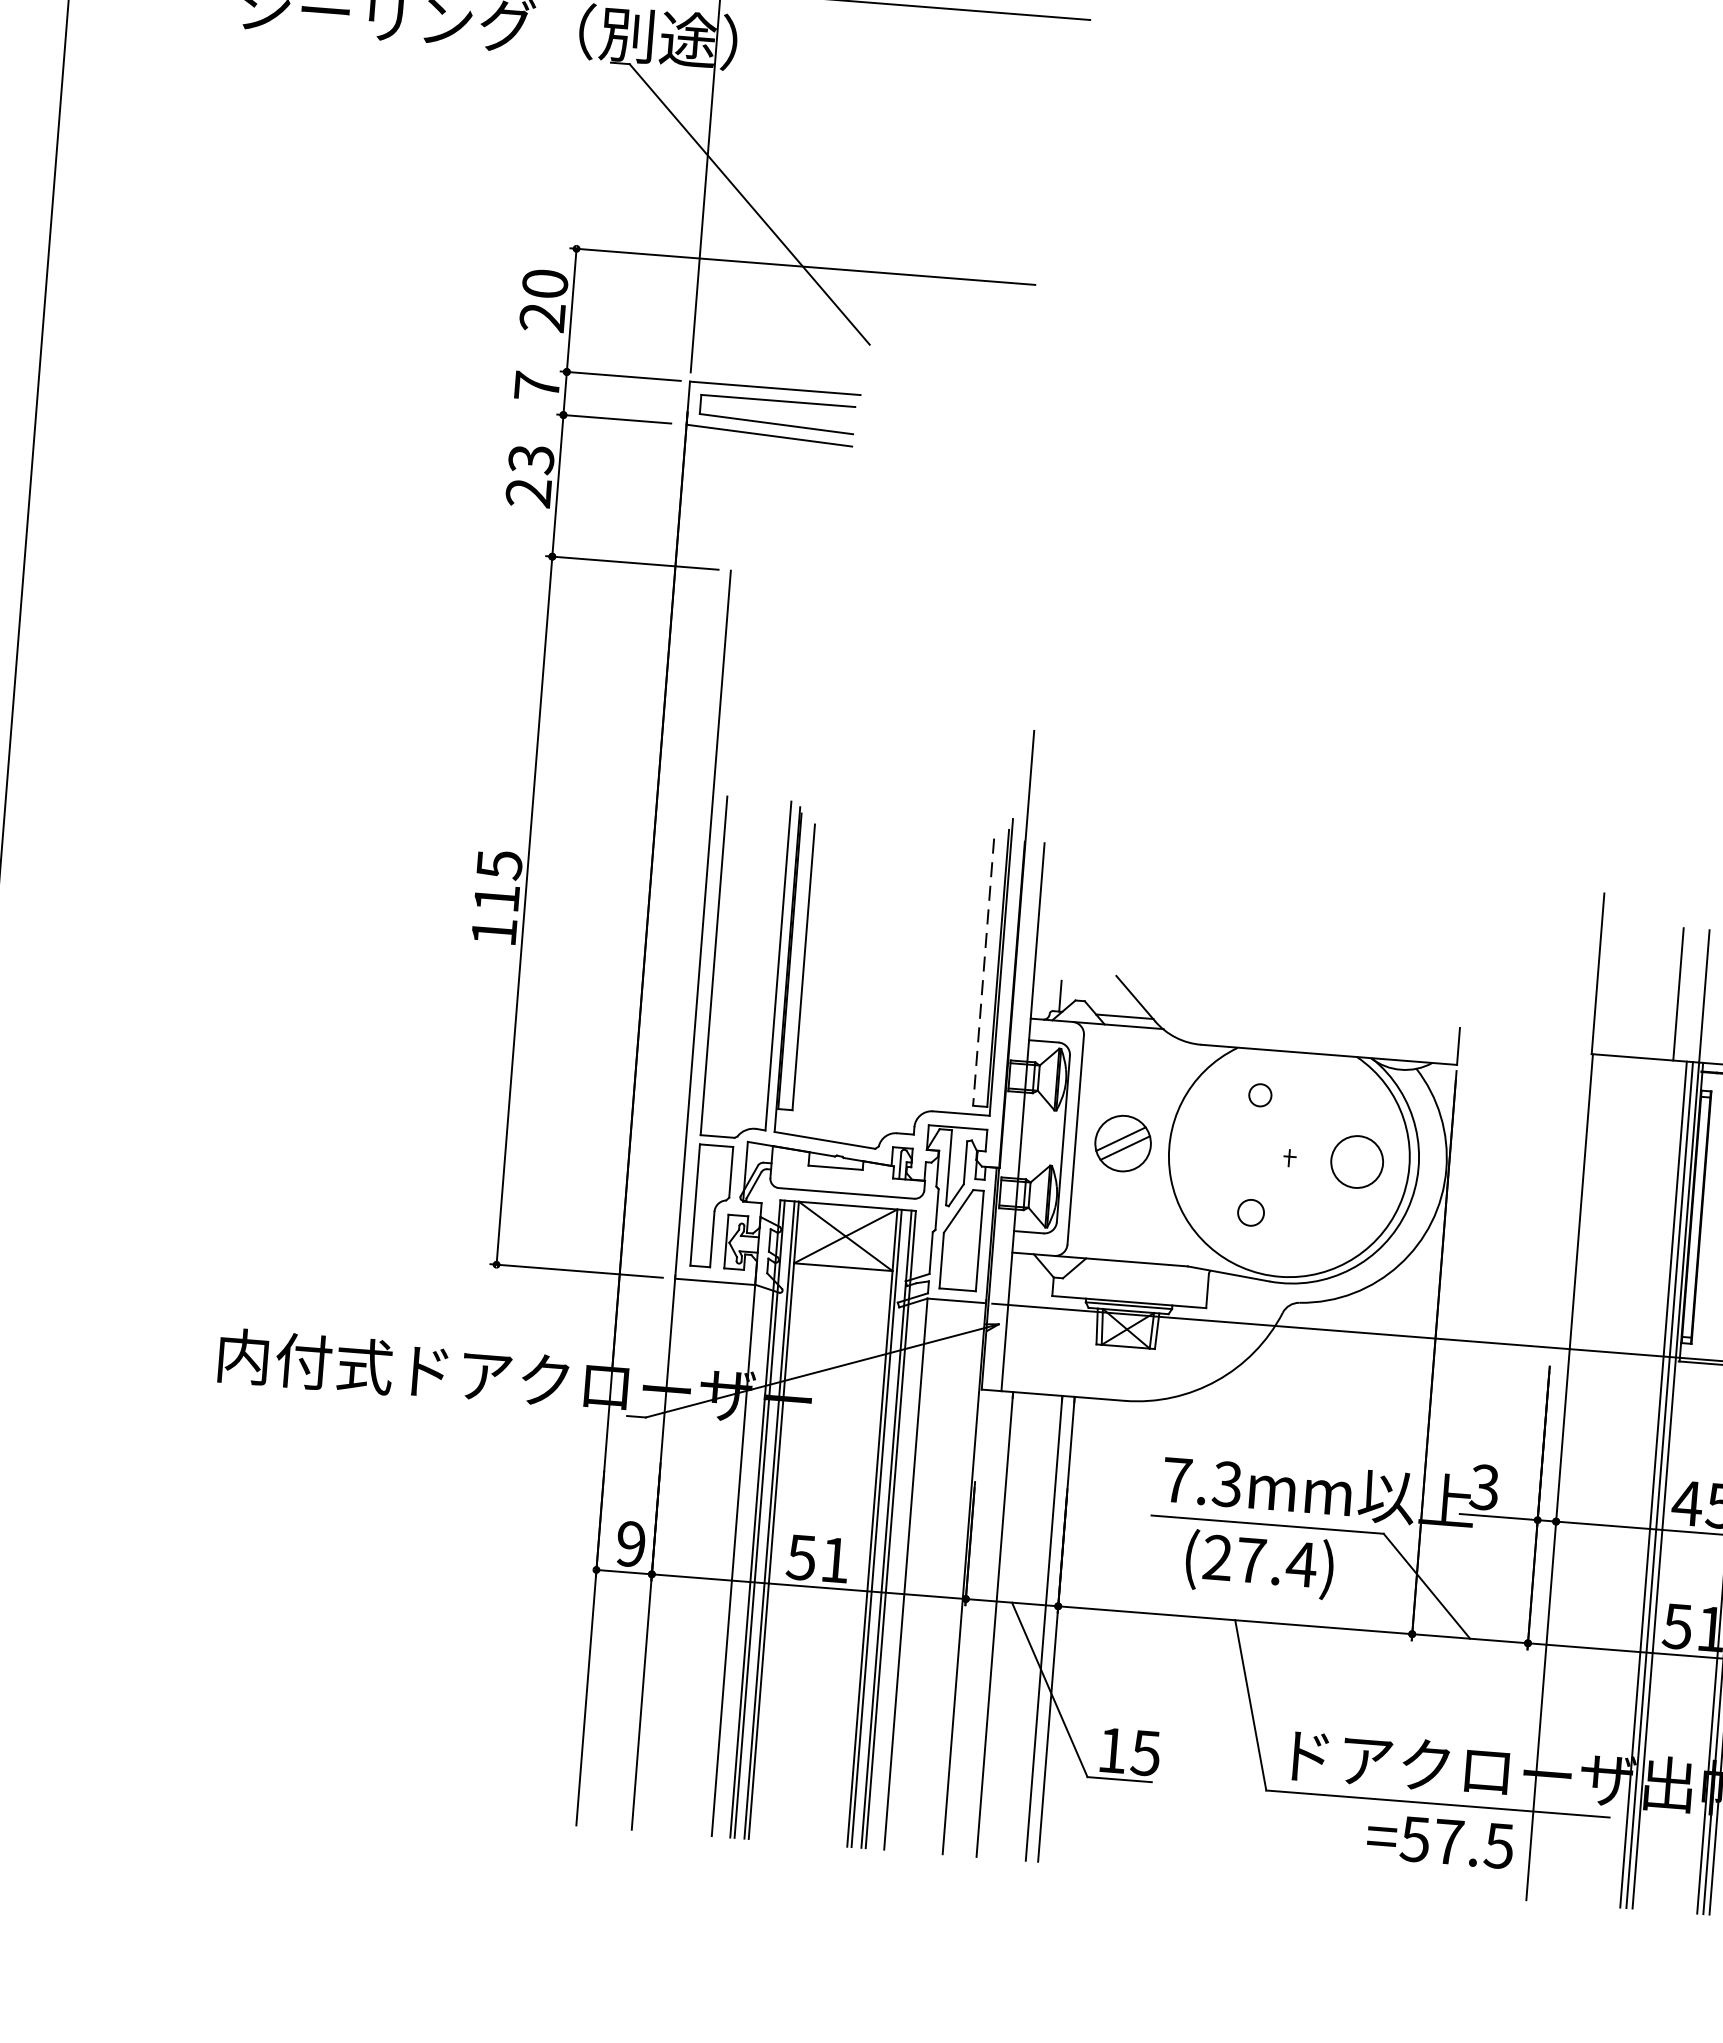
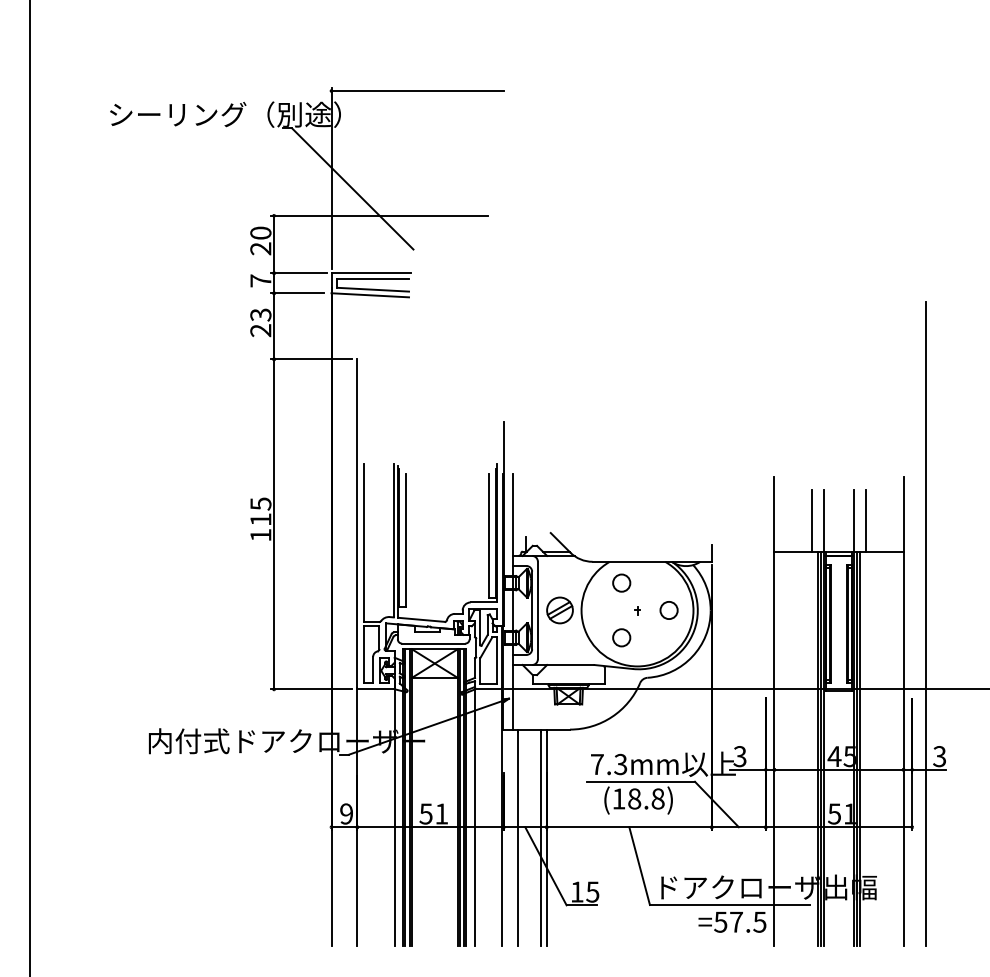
line: (984, 973) -> (489, 536), dashed -> solid
circle: (1259, 1094) -> (621, 582), size x1.67
circle: (1355, 1162) -> (668, 610), size x0.71
circle: (1250, 1211) -> (621, 637), size x1.43
text: (1259, 1560) -> (638, 798), (27.4) -> (18.8)

